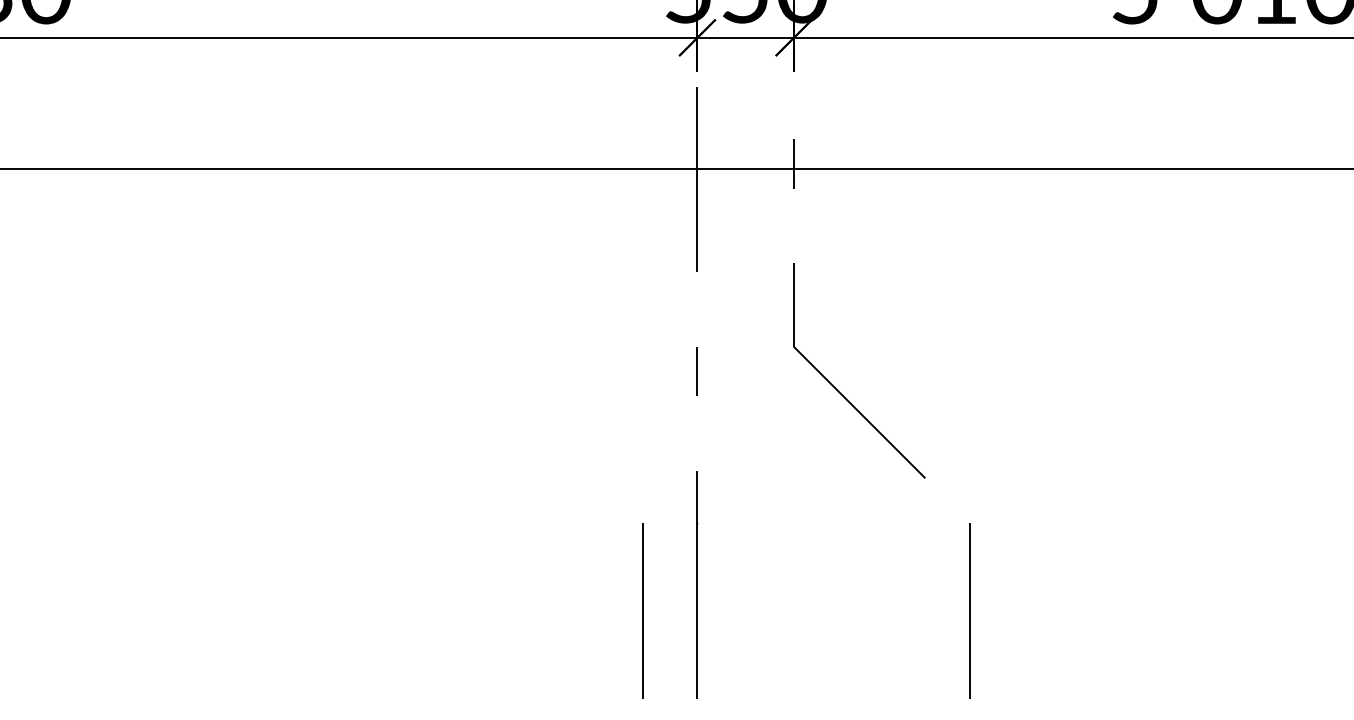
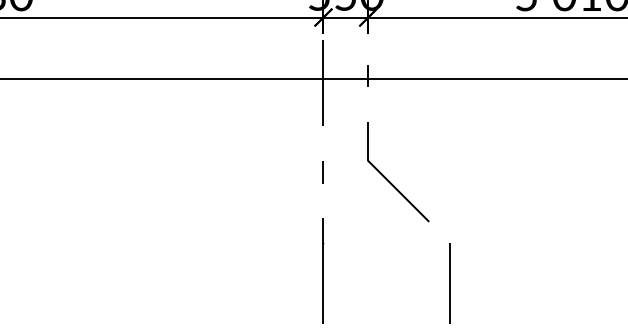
line: (641, 611) -> (297, 283), removed

